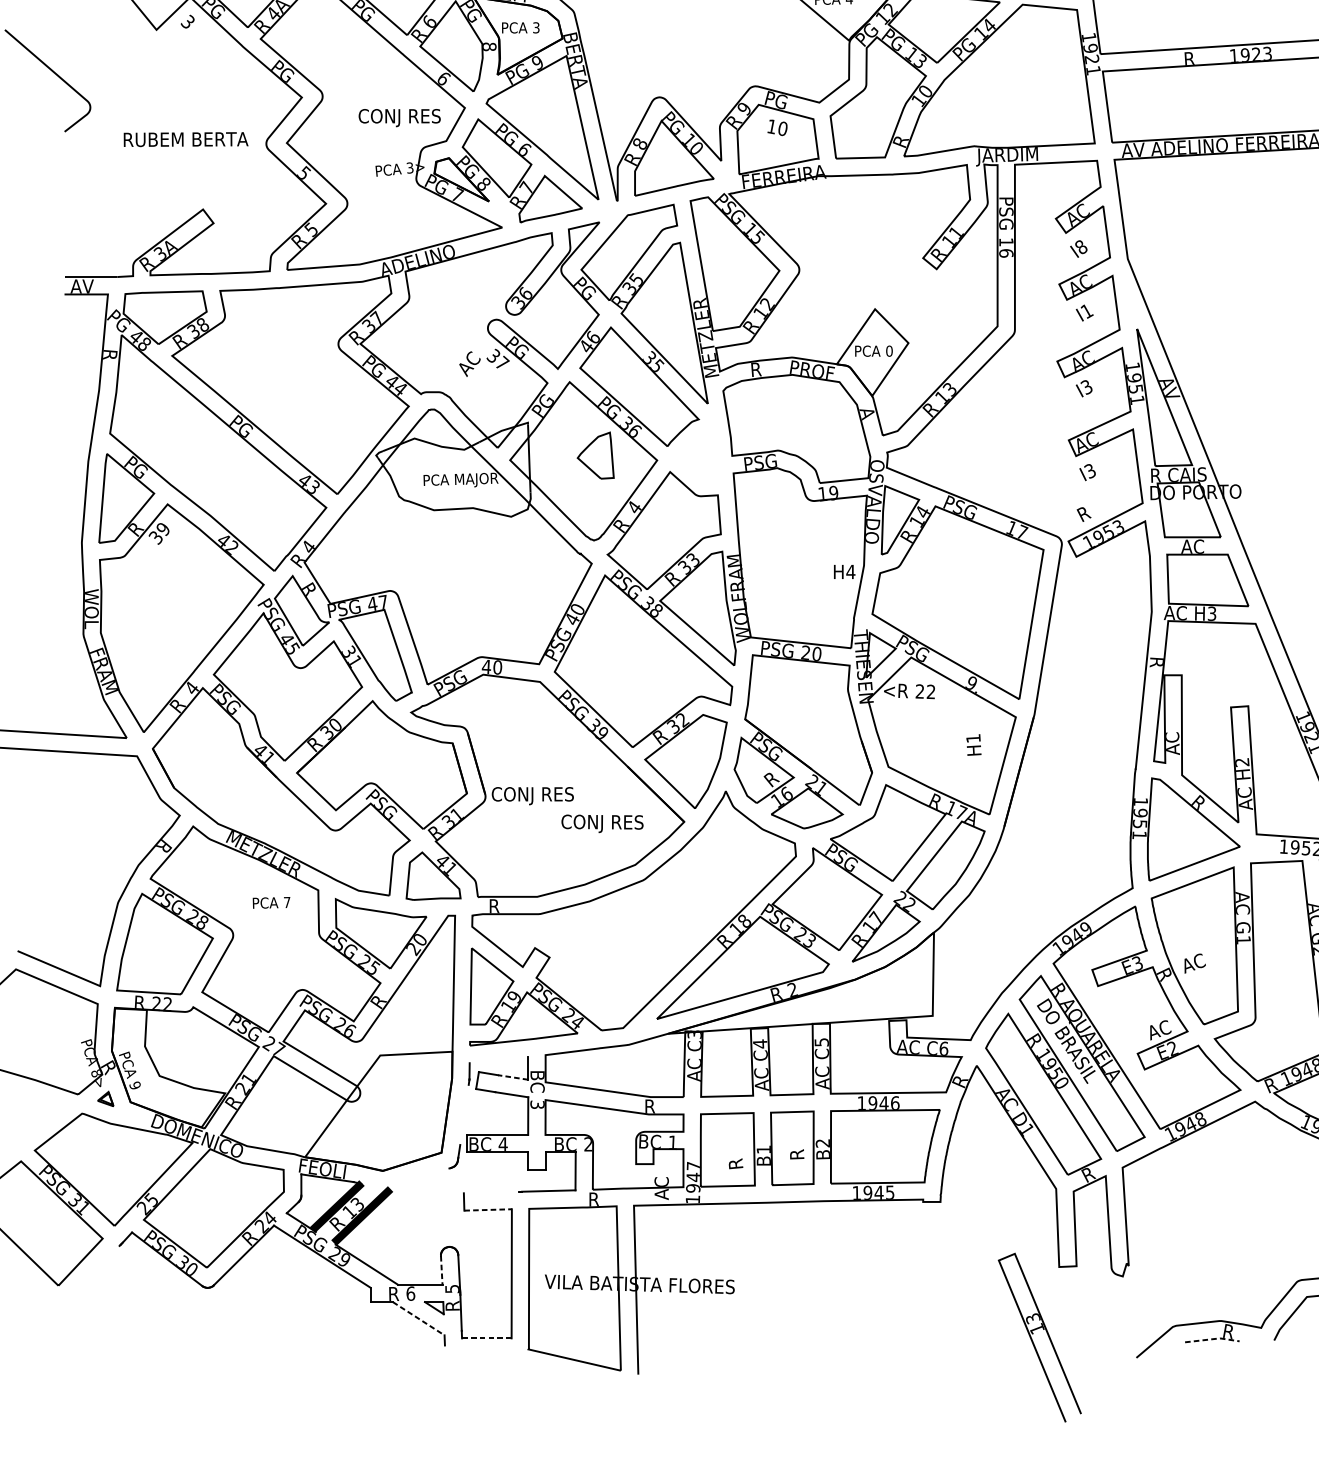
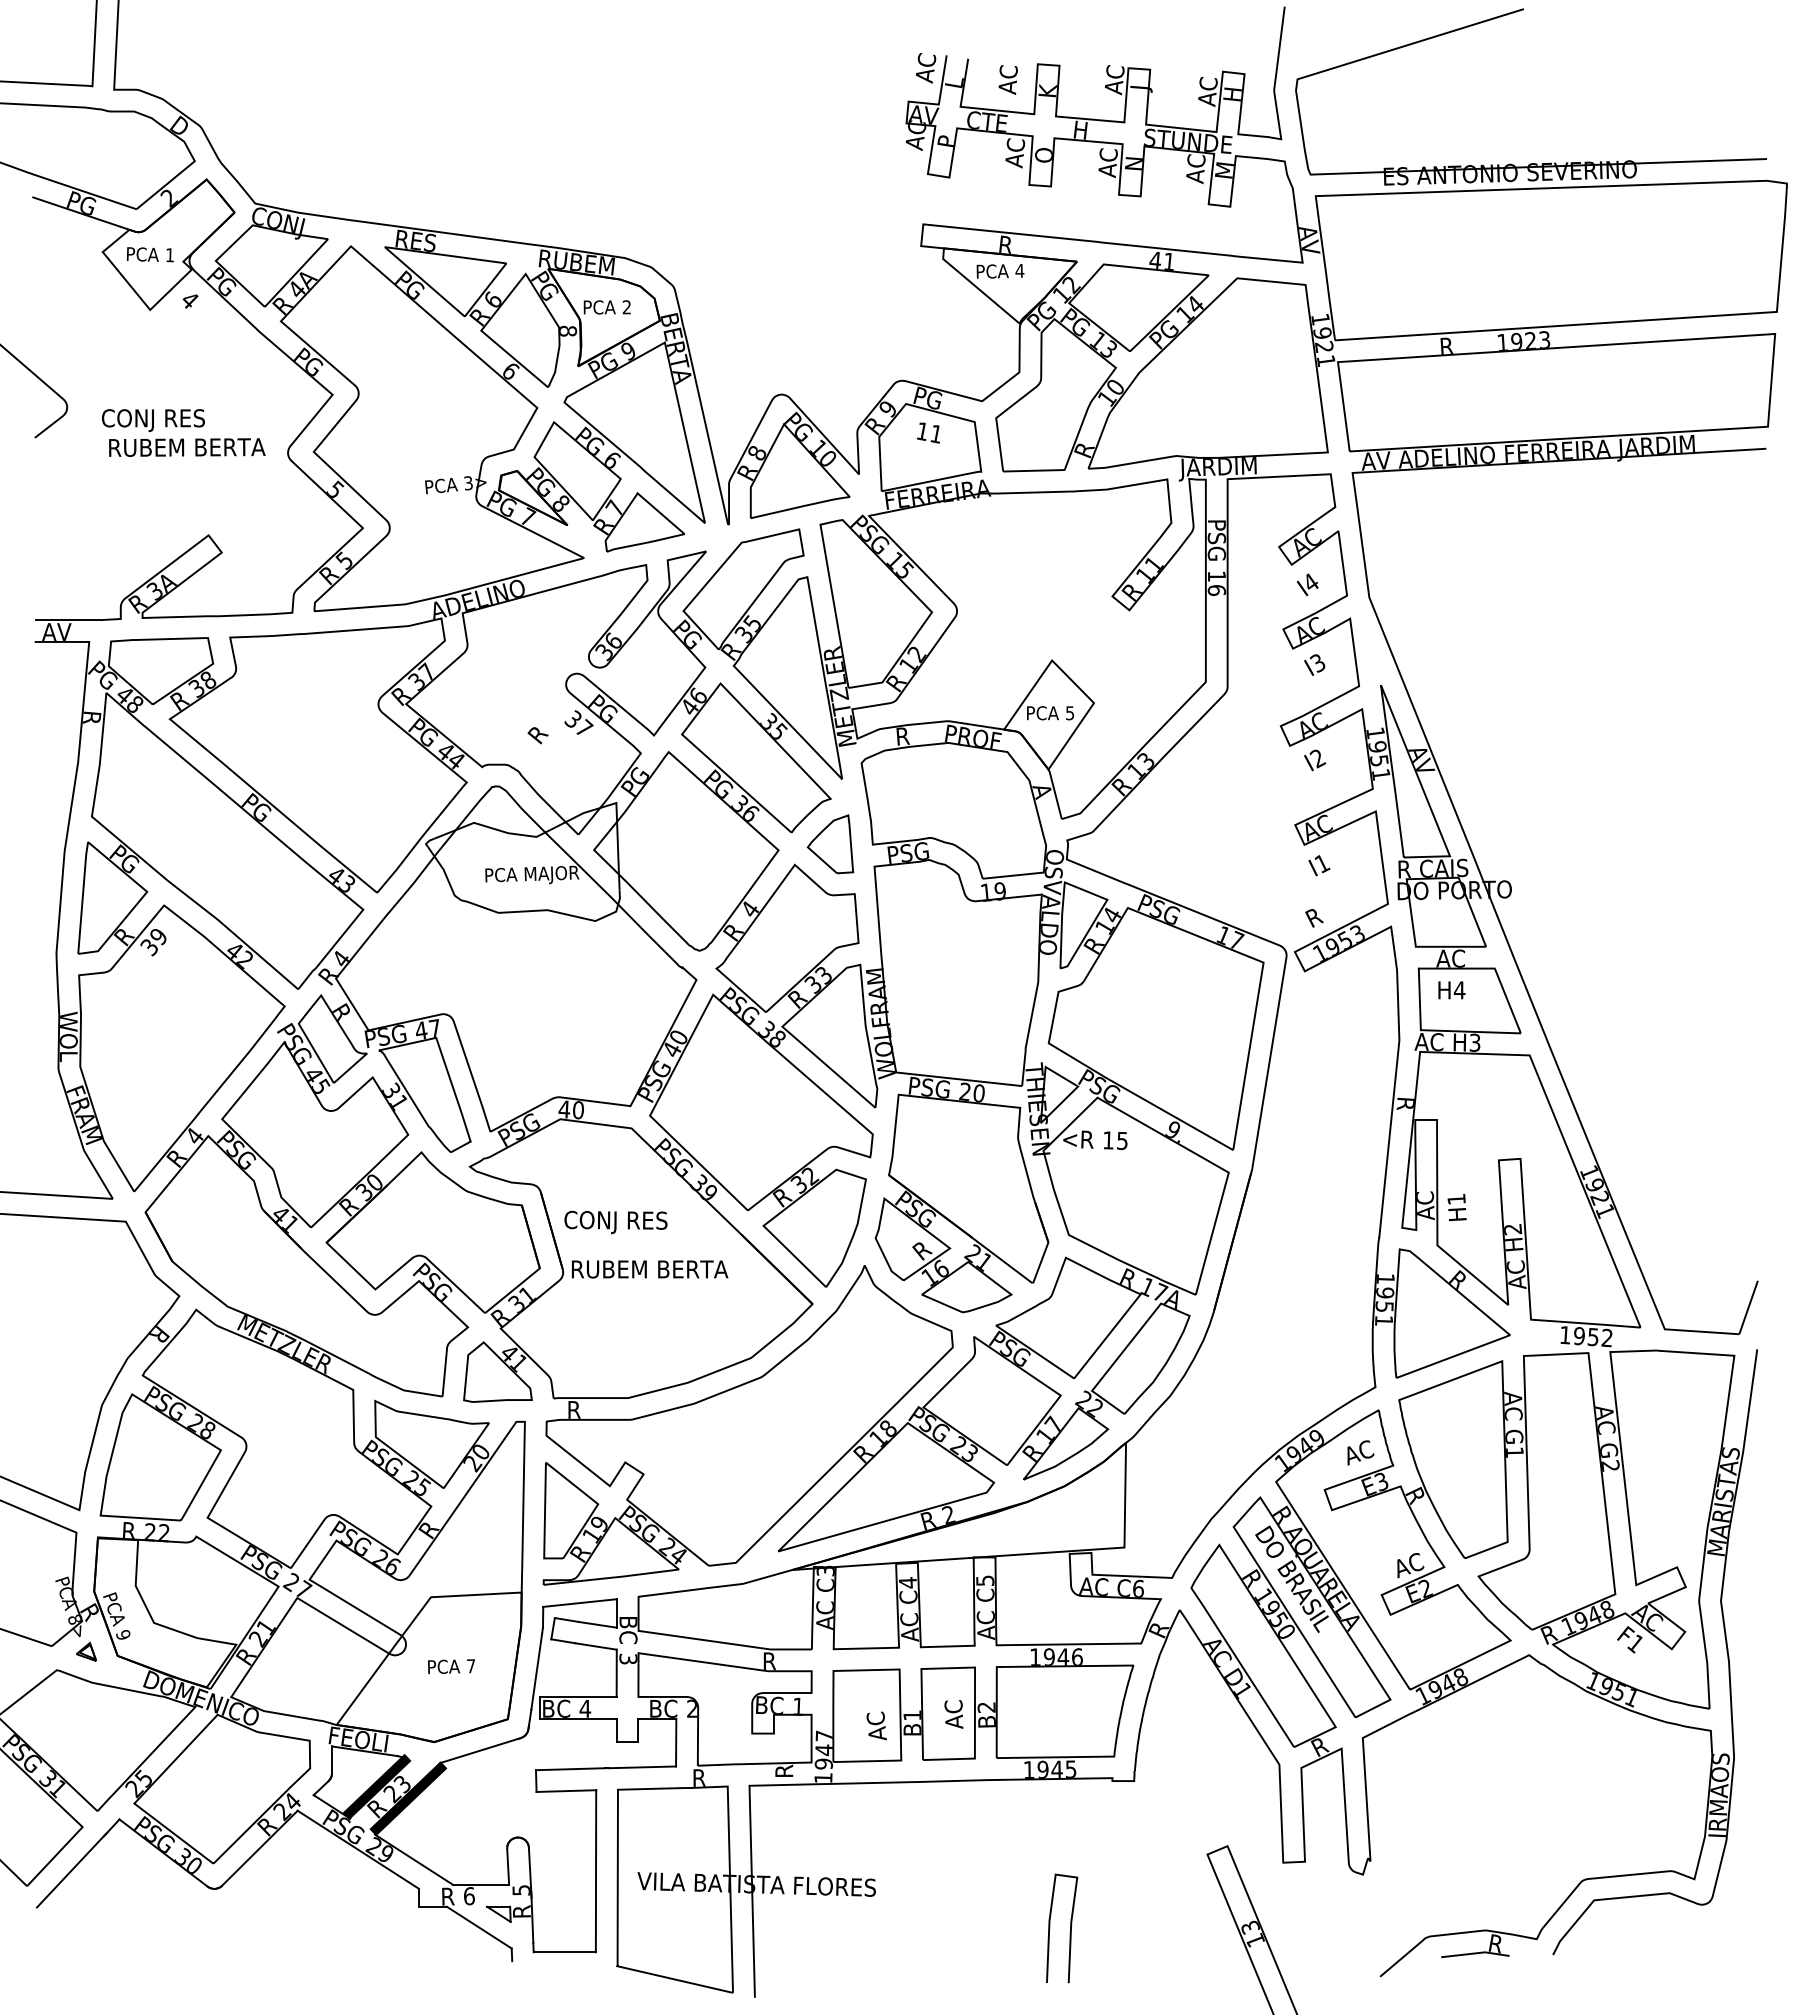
text: (187, 21) -> (189, 299), 3 -> 4
text: (536, 27) -> (626, 307), 3 -> 2
text: (398, 117) -> (152, 420), moved
text: (782, 129) -> (936, 434), 10 -> 11
text: (1080, 247) -> (1310, 582), I8 -> I4
text: (1087, 311) -> (1318, 663), I1 -> I3
text: (888, 351) -> (1069, 713), 0 -> 5
text: (469, 364) -> (542, 729), AC -> R
text: (1086, 387) -> (1317, 758), I3 -> I2
part: (595, 455) -> (830, 844), moved
text: (1090, 470) -> (1322, 863), I3 -> I1
text: (844, 572) -> (1451, 990), moved
text: (925, 691) -> (1115, 1140), 22 -> 15
text: (973, 744) -> (1456, 1207), moved
text: (554, 795) -> (649, 1271), CONJ RES -> RUBEM BERTA
text: (602, 823) -> (615, 1222), moved
text: (271, 902) -> (451, 1666), moved
text: (1194, 963) -> (1360, 1452), moved
line: (498, 1059) -> (579, 1602), added
line: (512, 1077) -> (597, 1624), dashed -> solid
line: (464, 1114) -> (536, 1671), added
text: (796, 1148) -> (953, 1714), R -> AC
text: (735, 1157) -> (876, 1725), R -> AC
line: (418, 1178) -> (478, 1751), added
text: (661, 1188) -> (784, 1764), AC -> R
line: (491, 1192) -> (570, 1769), added
line: (488, 1210) -> (566, 1791), dashed -> solid
text: (349, 1212) -> (392, 1794), 13 -> 23
line: (442, 1270) -> (508, 1867), dashed -> solid
line: (92, 1274) -> (69, 1871), added
line: (418, 1318) -> (479, 1927), dashed -> solid
curve: (889, 1319) -> (1070, 1928), added
line: (486, 1338) -> (564, 1952), dashed -> solid
line: (1213, 1339) -> (1476, 1953), dashed -> solid

